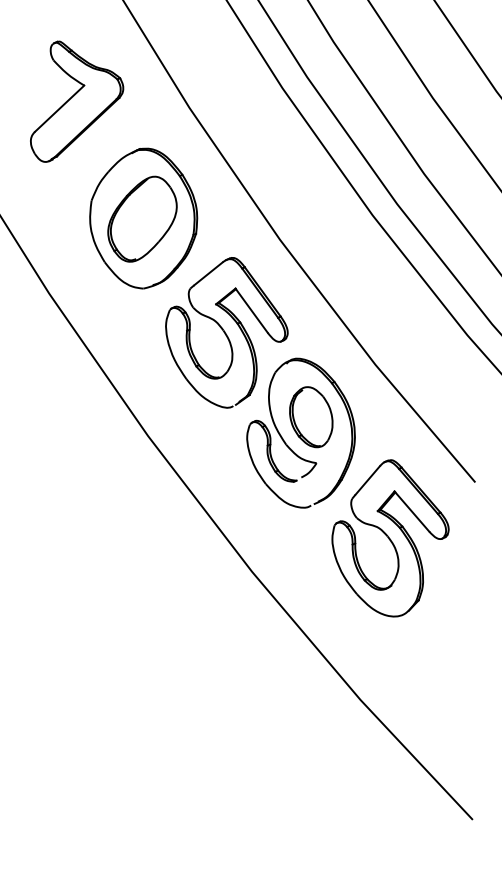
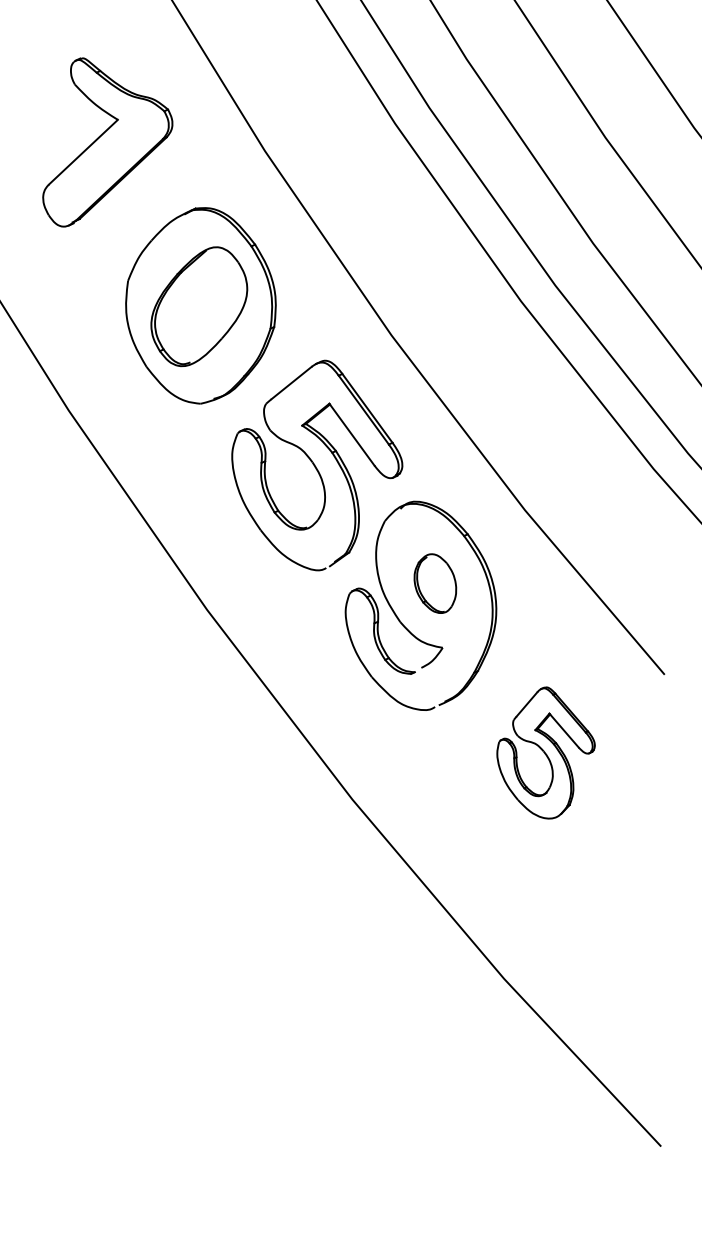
part: (311, 417) -> (435, 583), size x0.7
part: (390, 538) -> (546, 753), size x0.6

